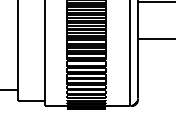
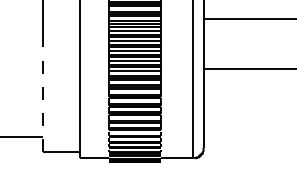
line: (17, 60) -> (43, 97), solid -> dashed

